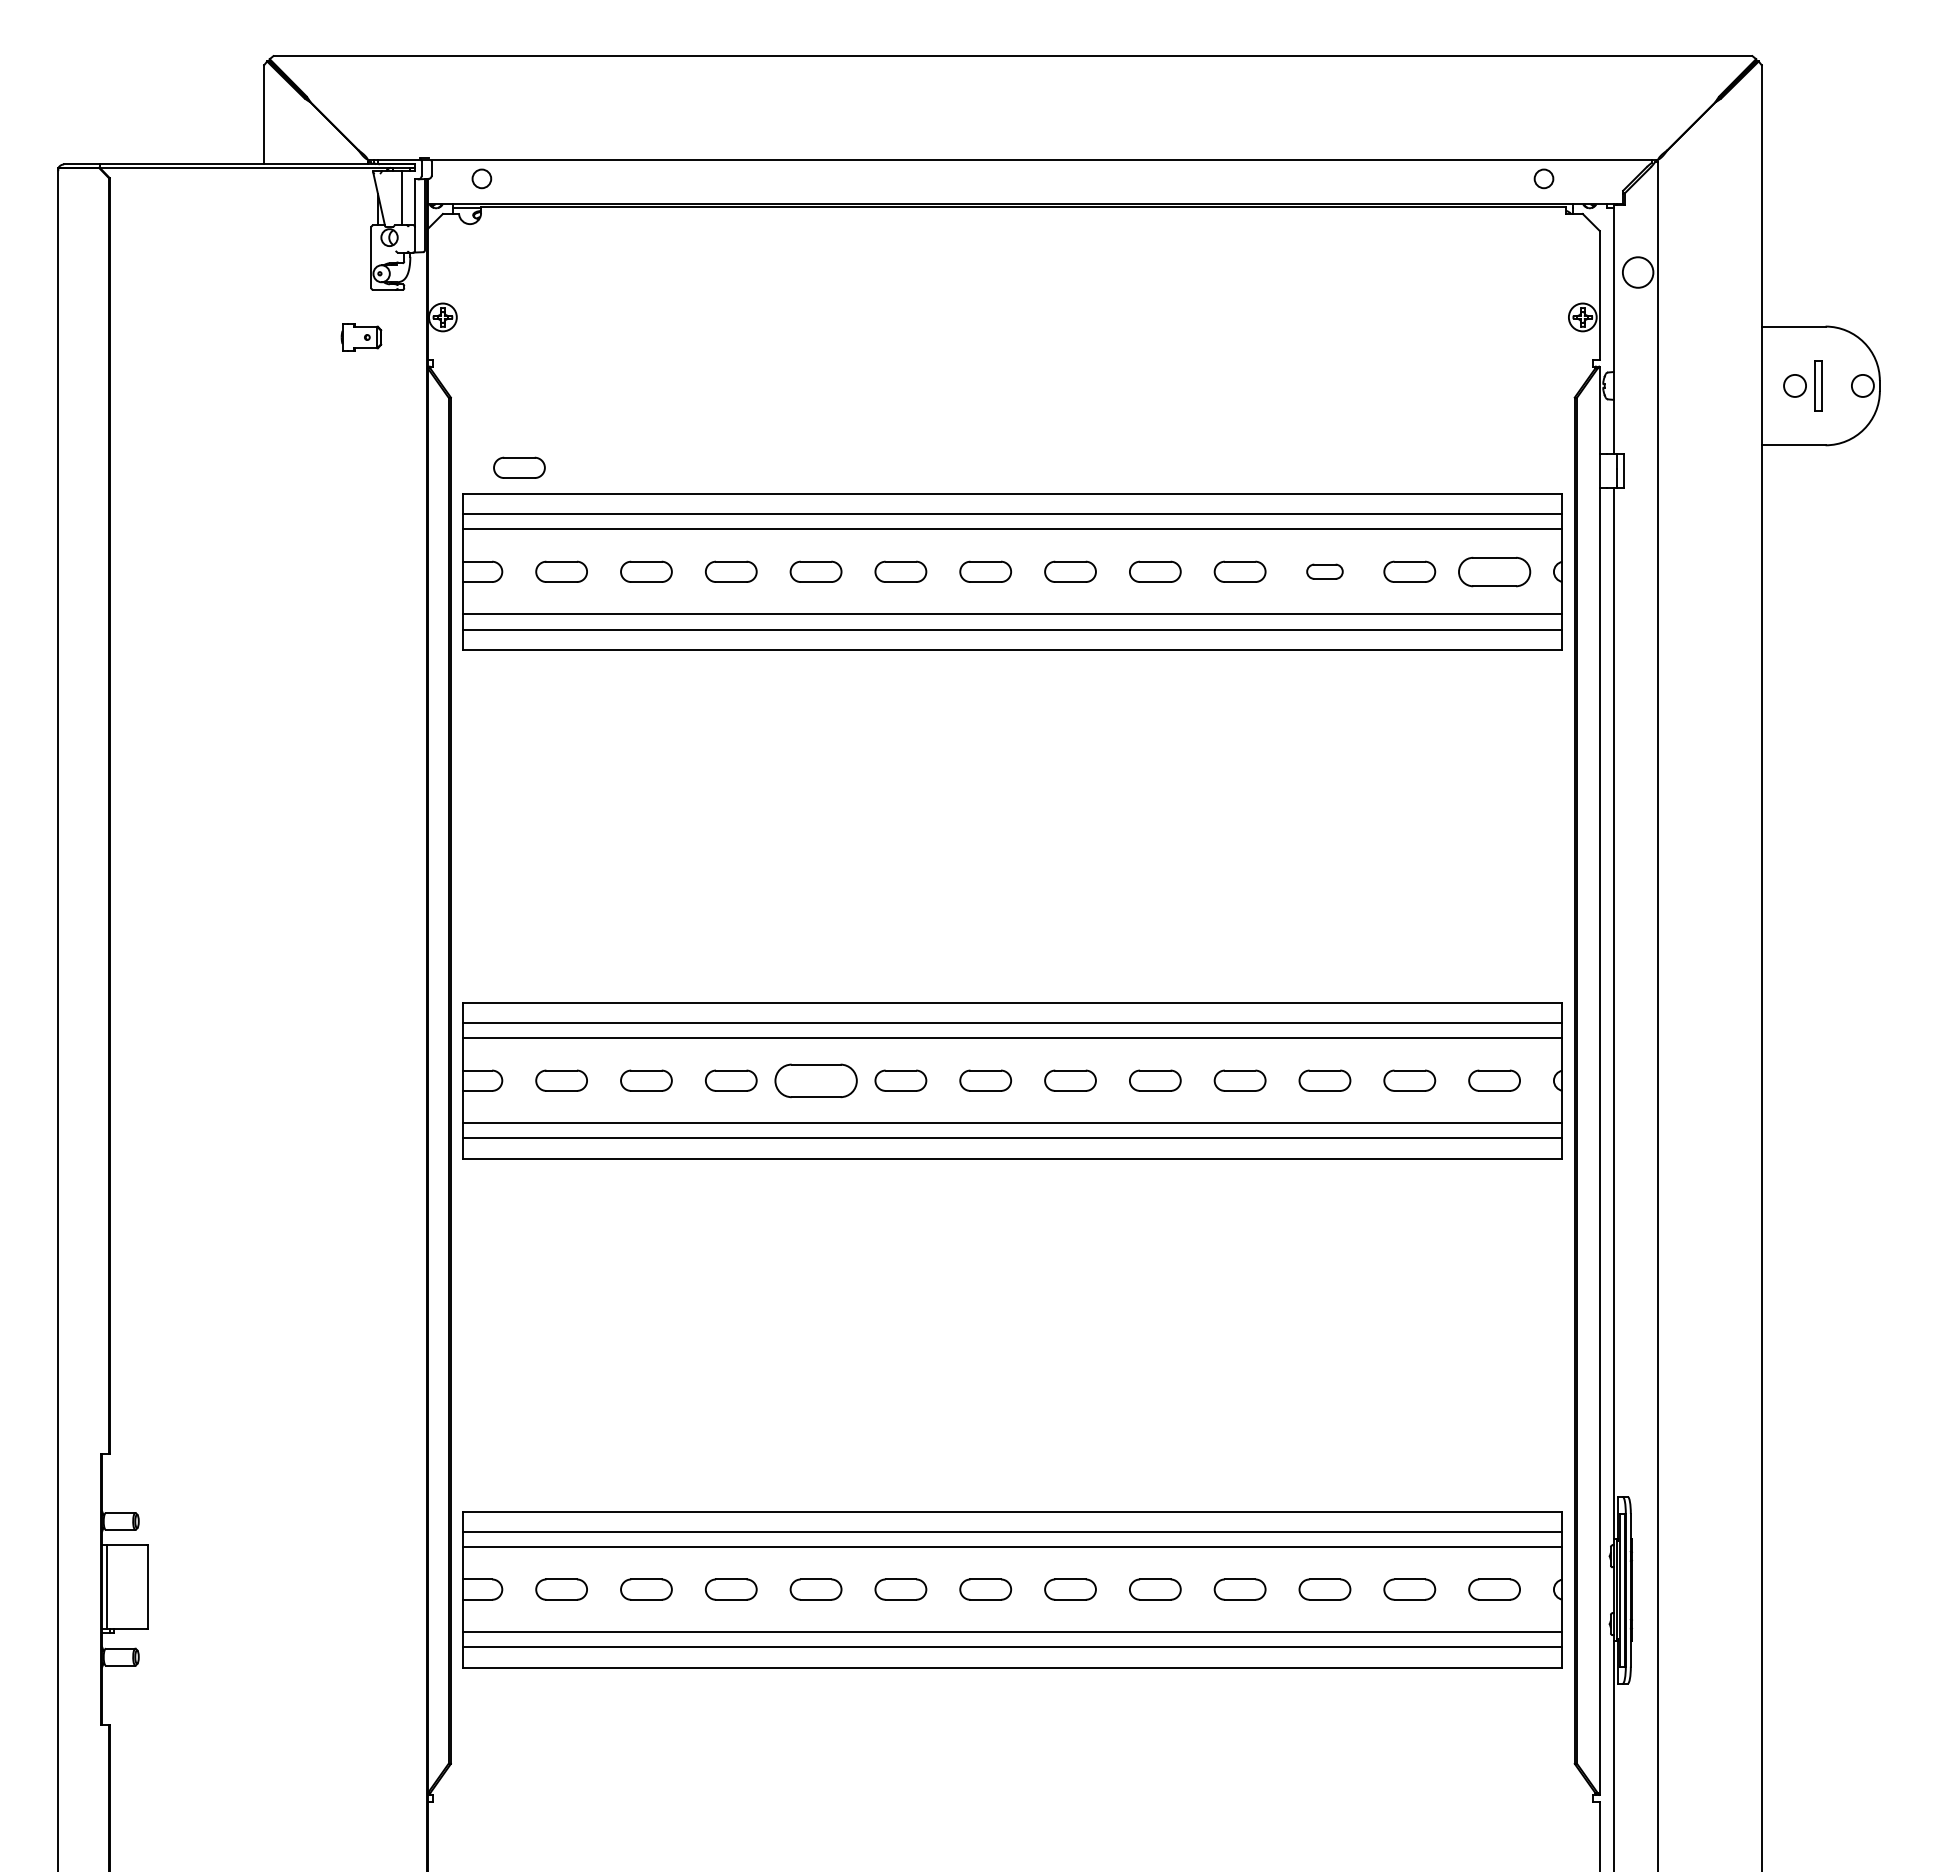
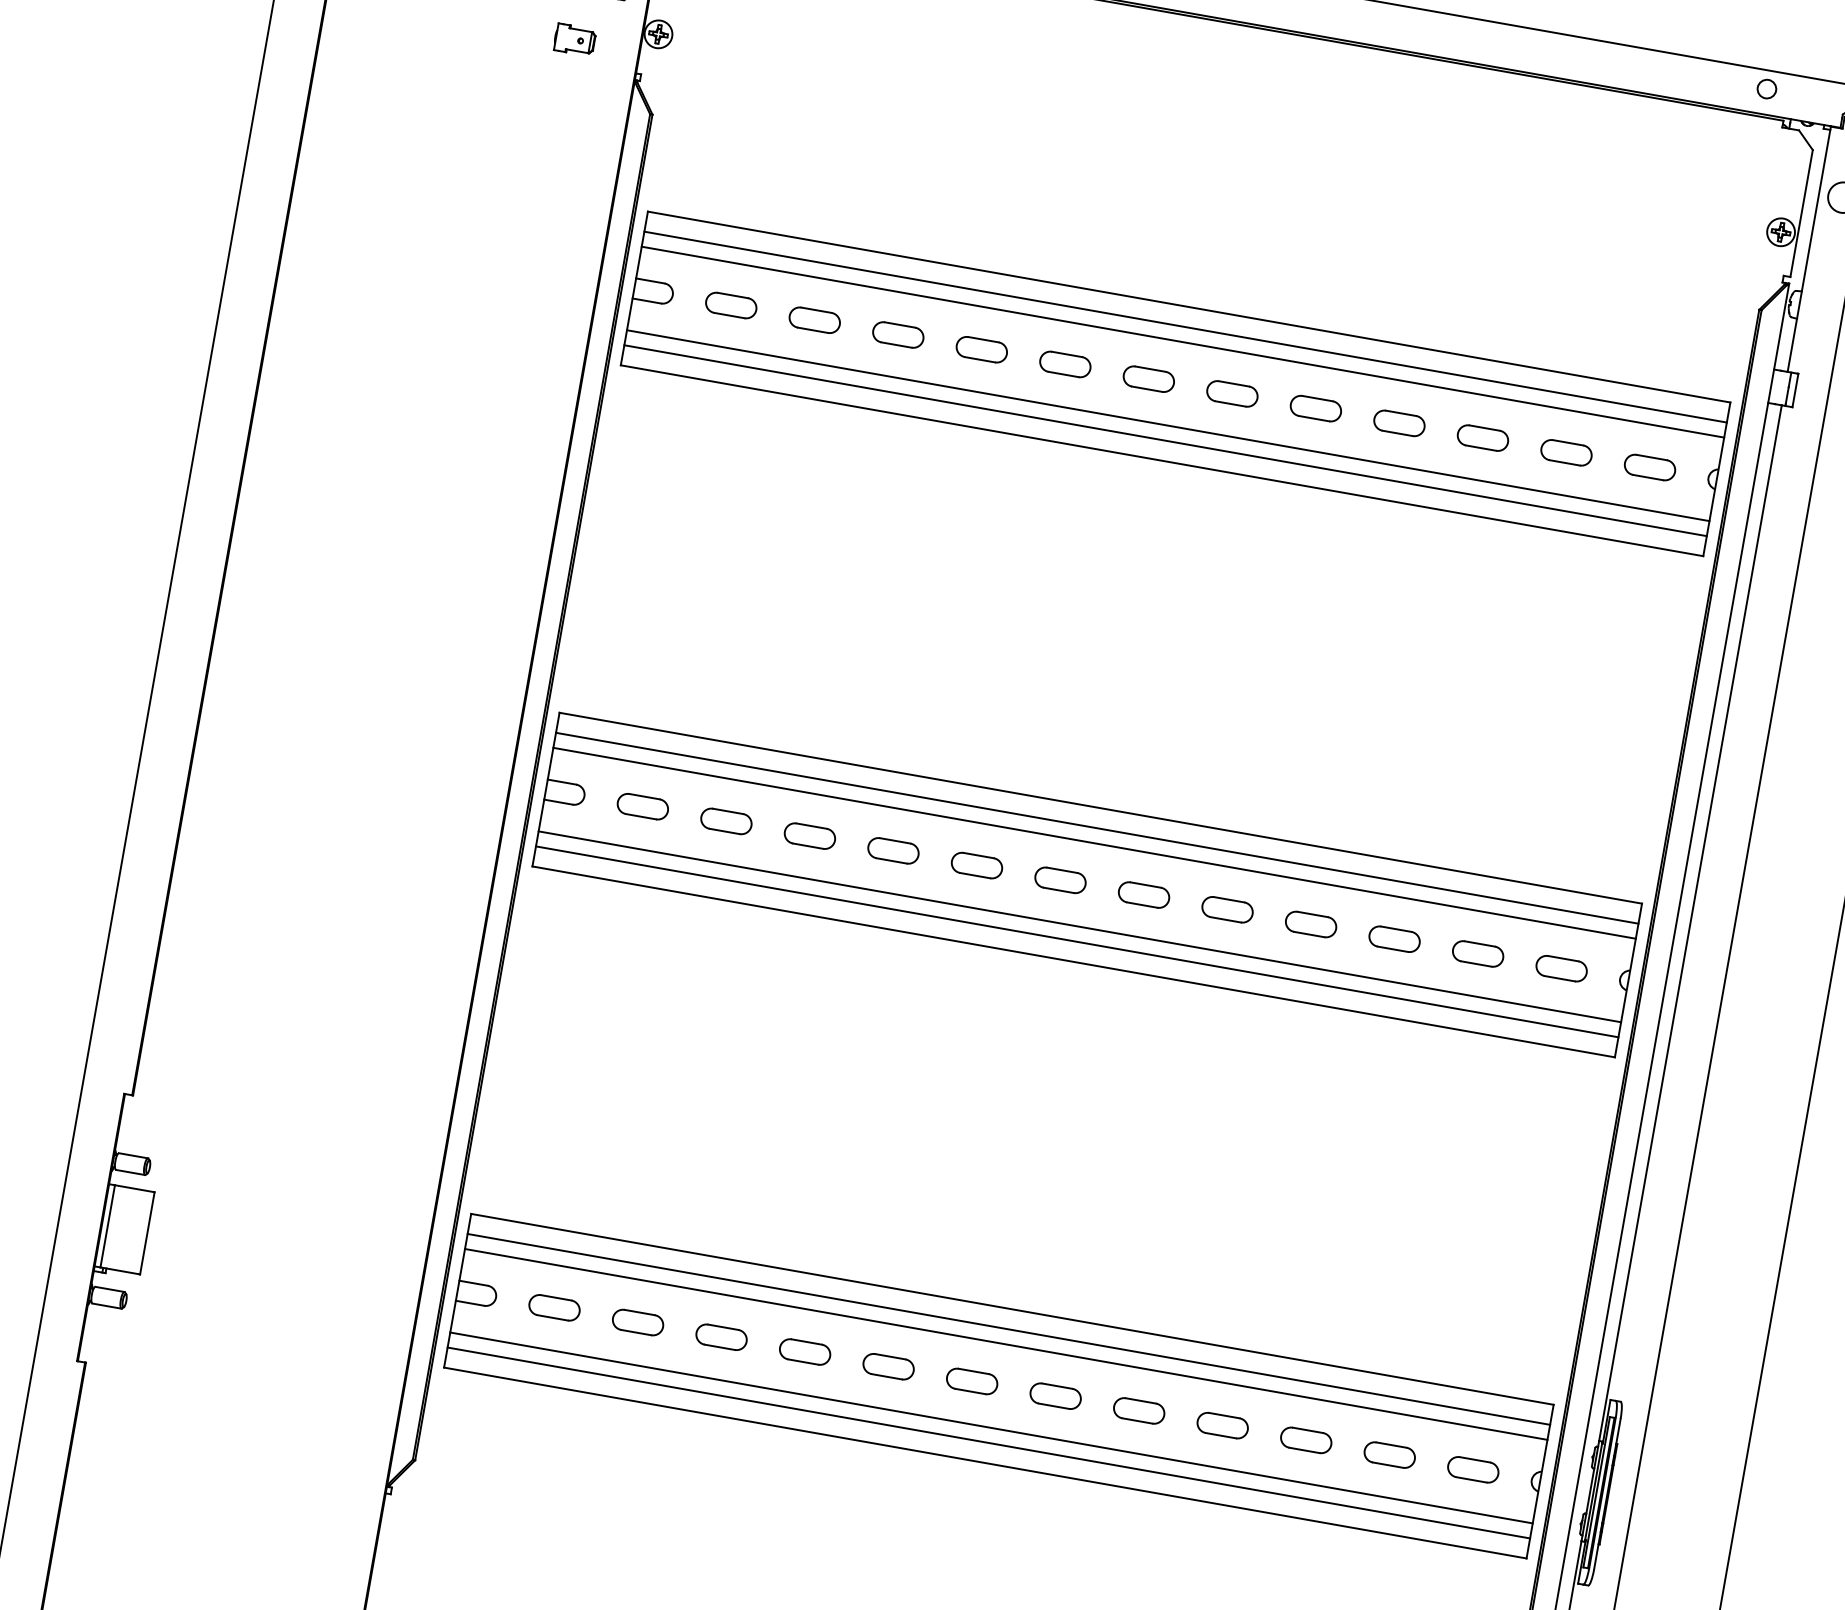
part: (519, 467) -> (707, 195), removed
part: (1324, 571) -> (1482, 437), size x1.43
part: (1494, 571) -> (1650, 467), size x0.71
part: (815, 1080) -> (892, 850), size x0.62

